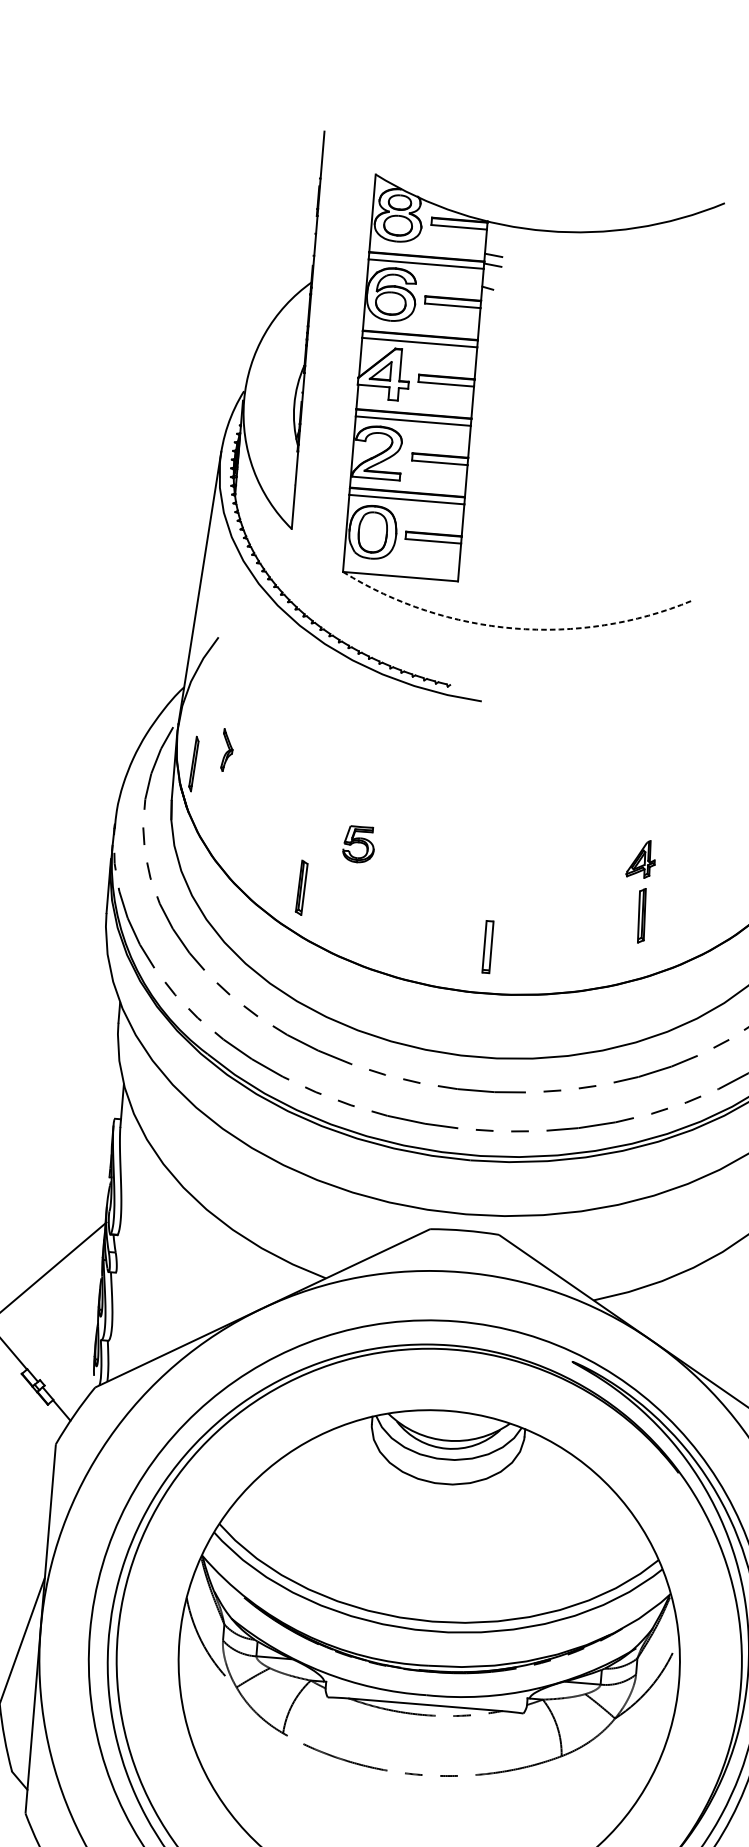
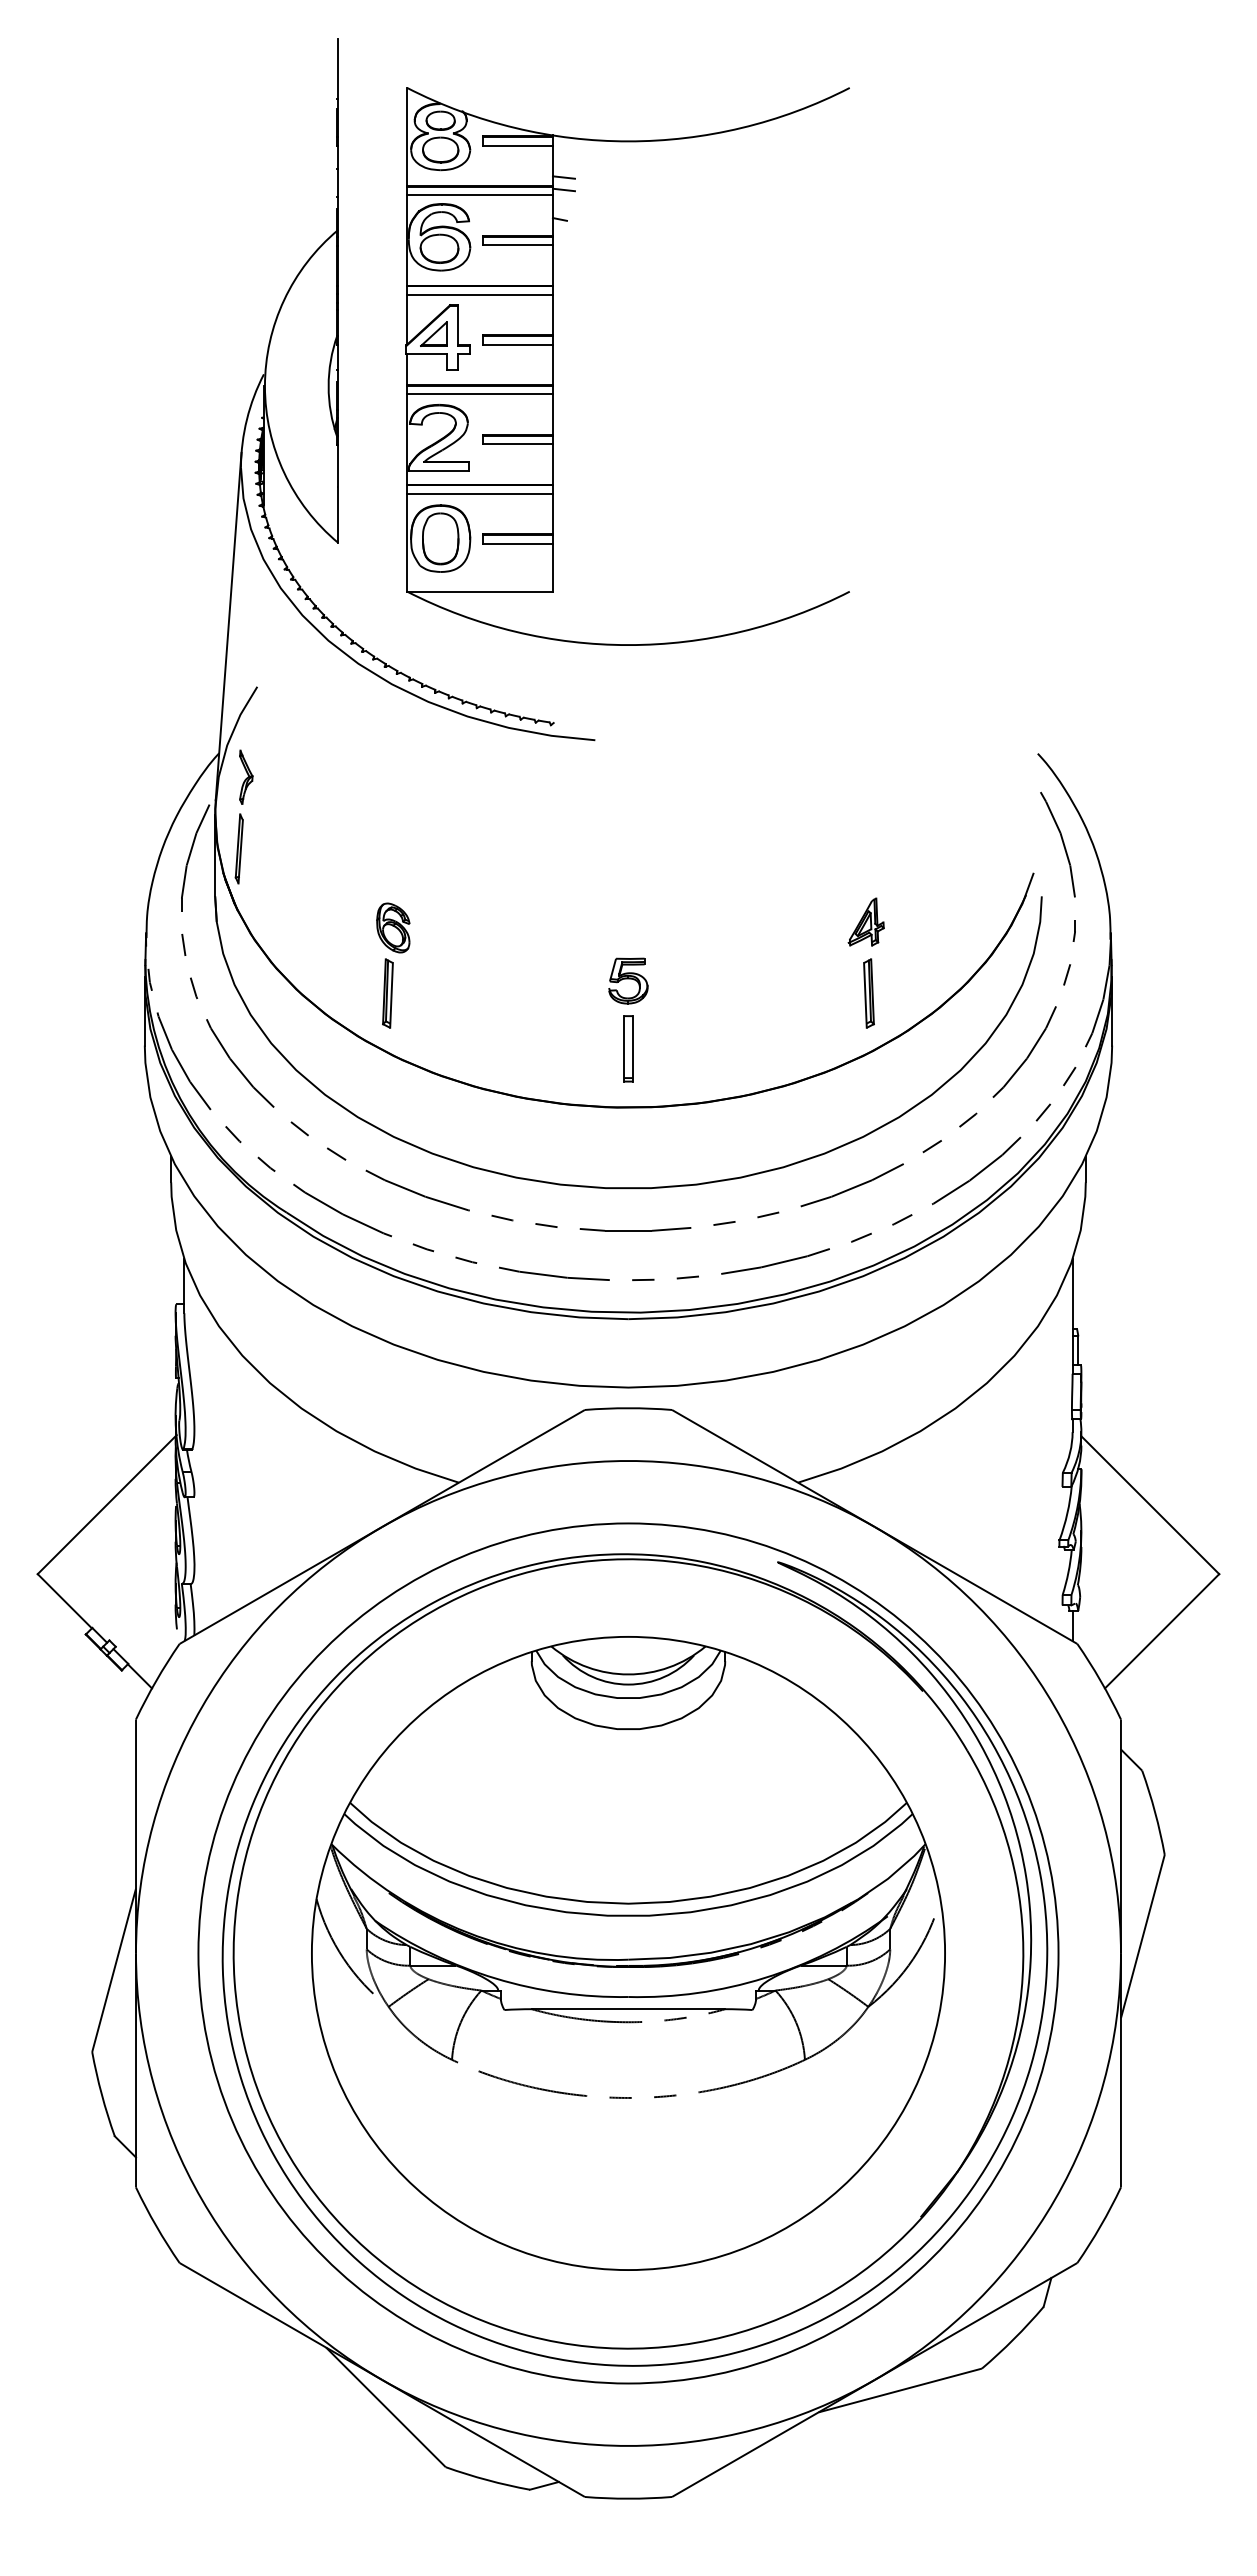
arc: (514, 628) -> (628, 645), dashed -> solid
part: (227, 749) -> (246, 776), moved
part: (310, 836) -> (393, 927), added
part: (359, 844) -> (628, 980), moved
part: (640, 858) -> (865, 921), moved
part: (641, 915) -> (868, 993), moved

